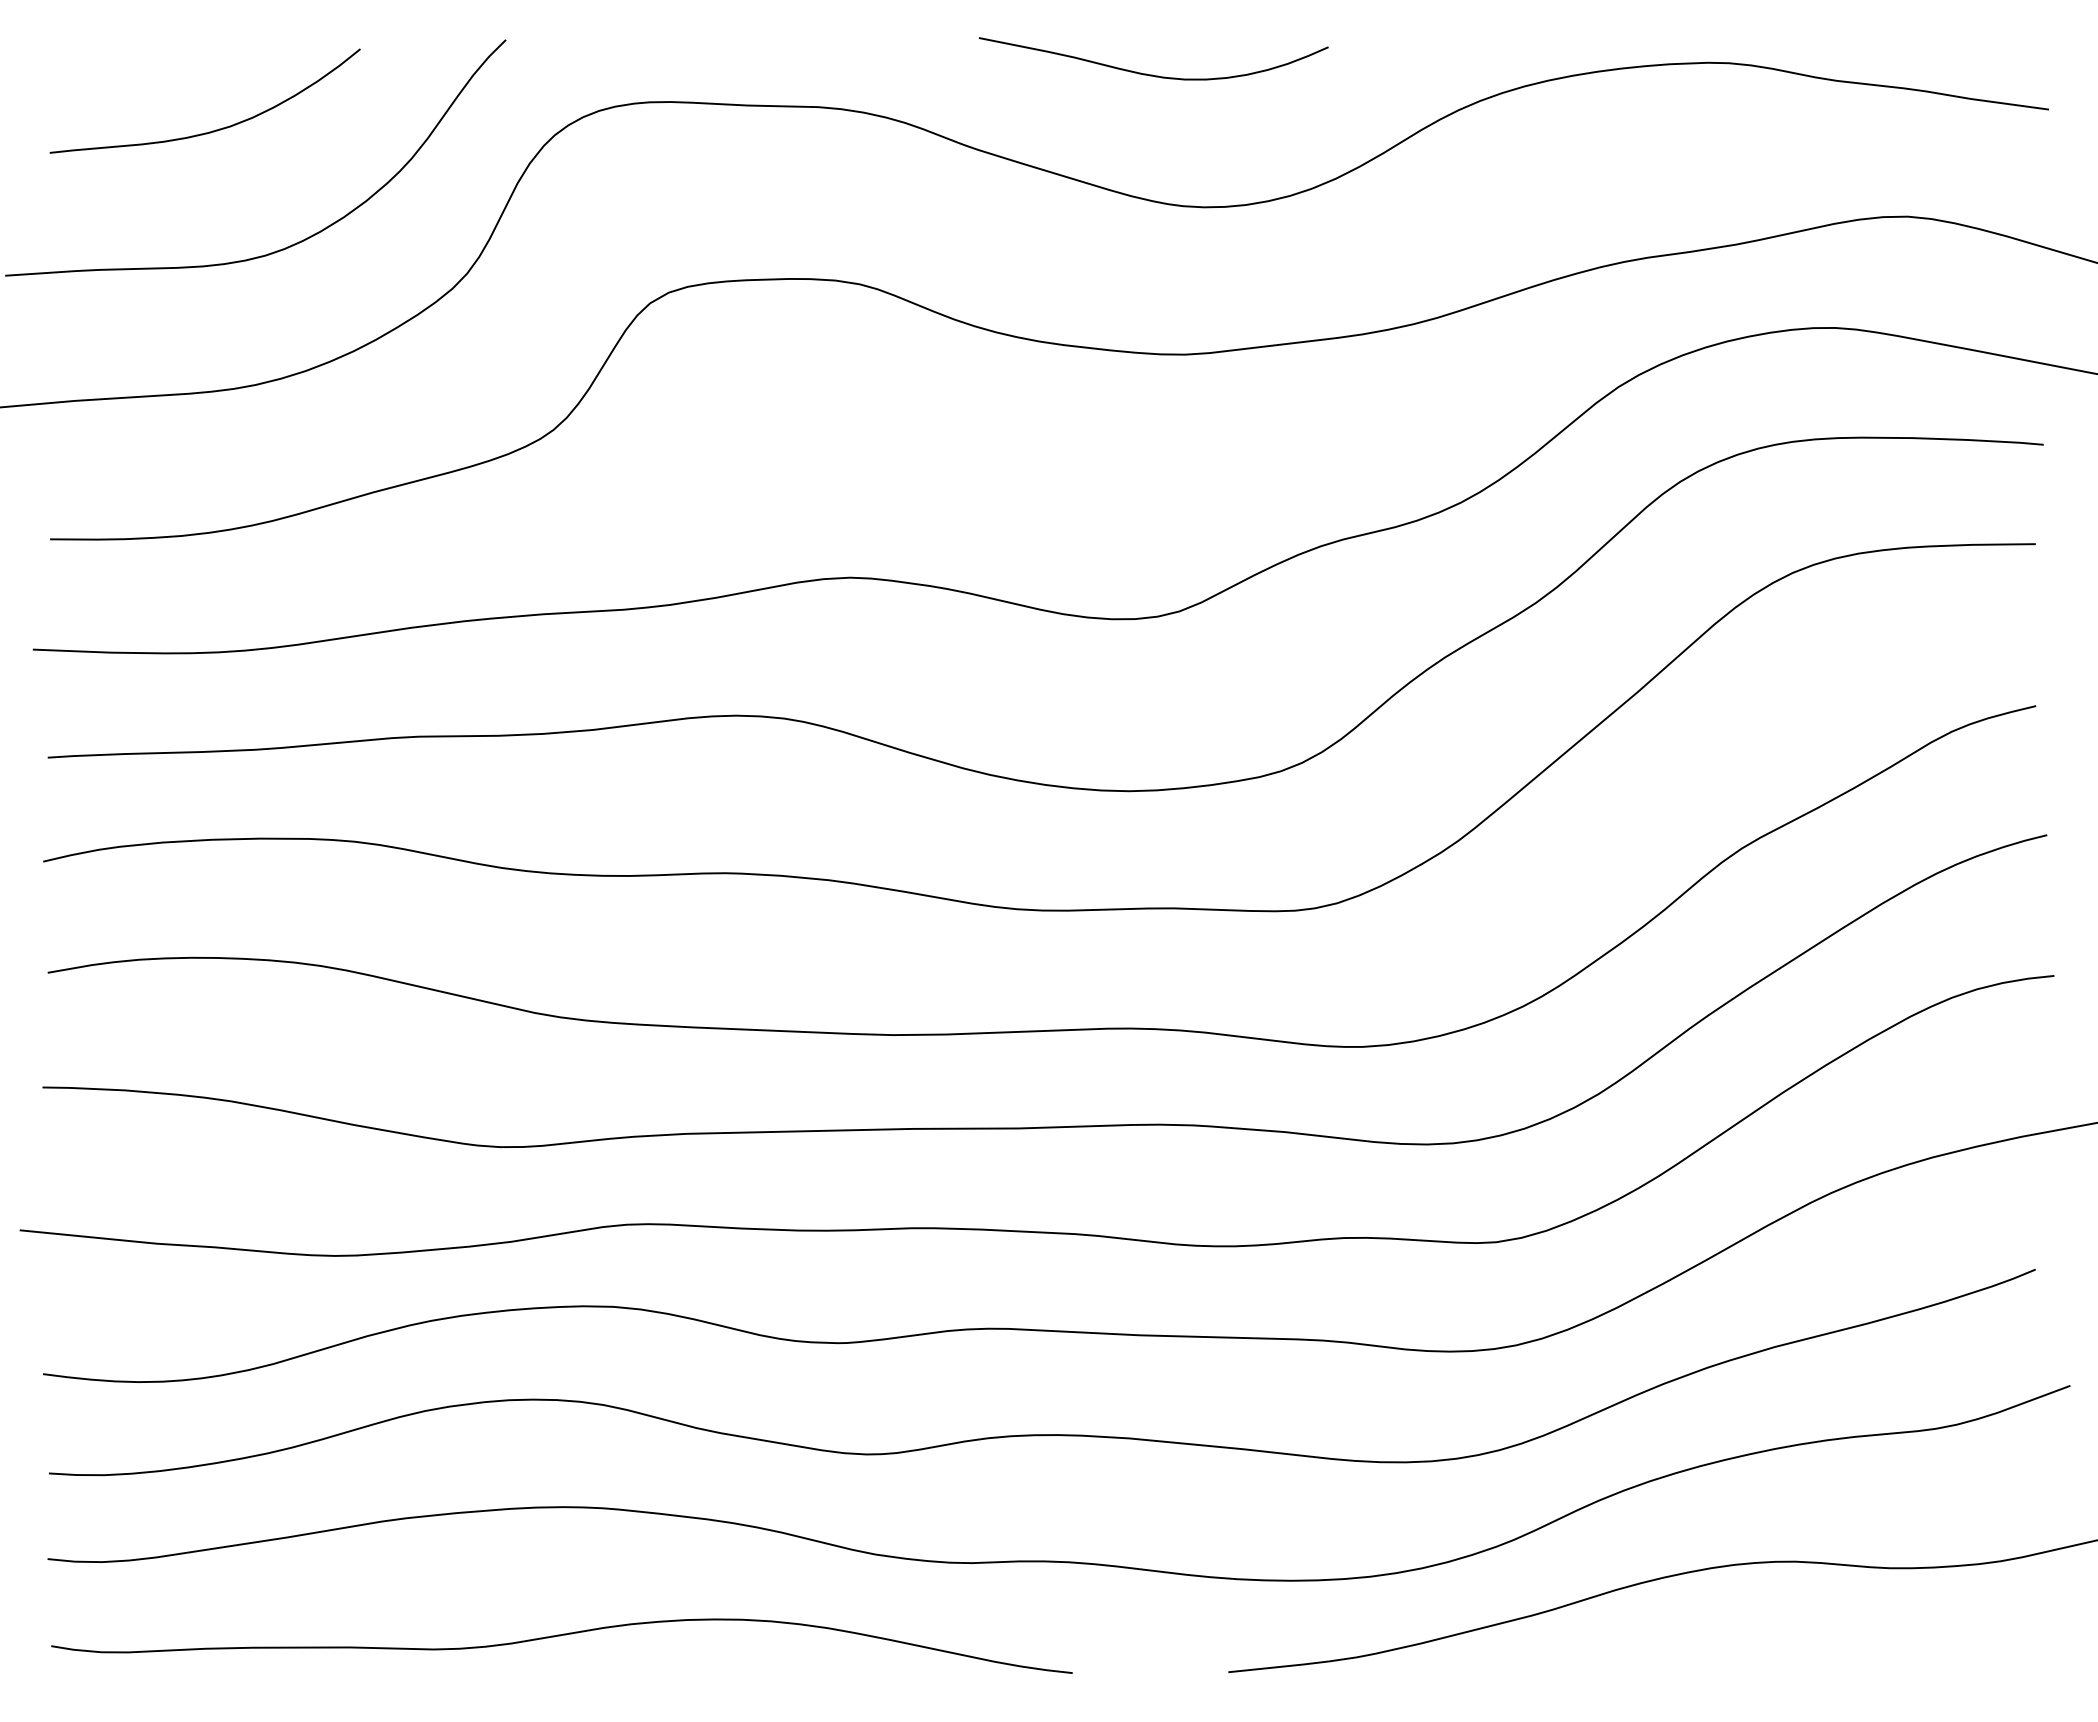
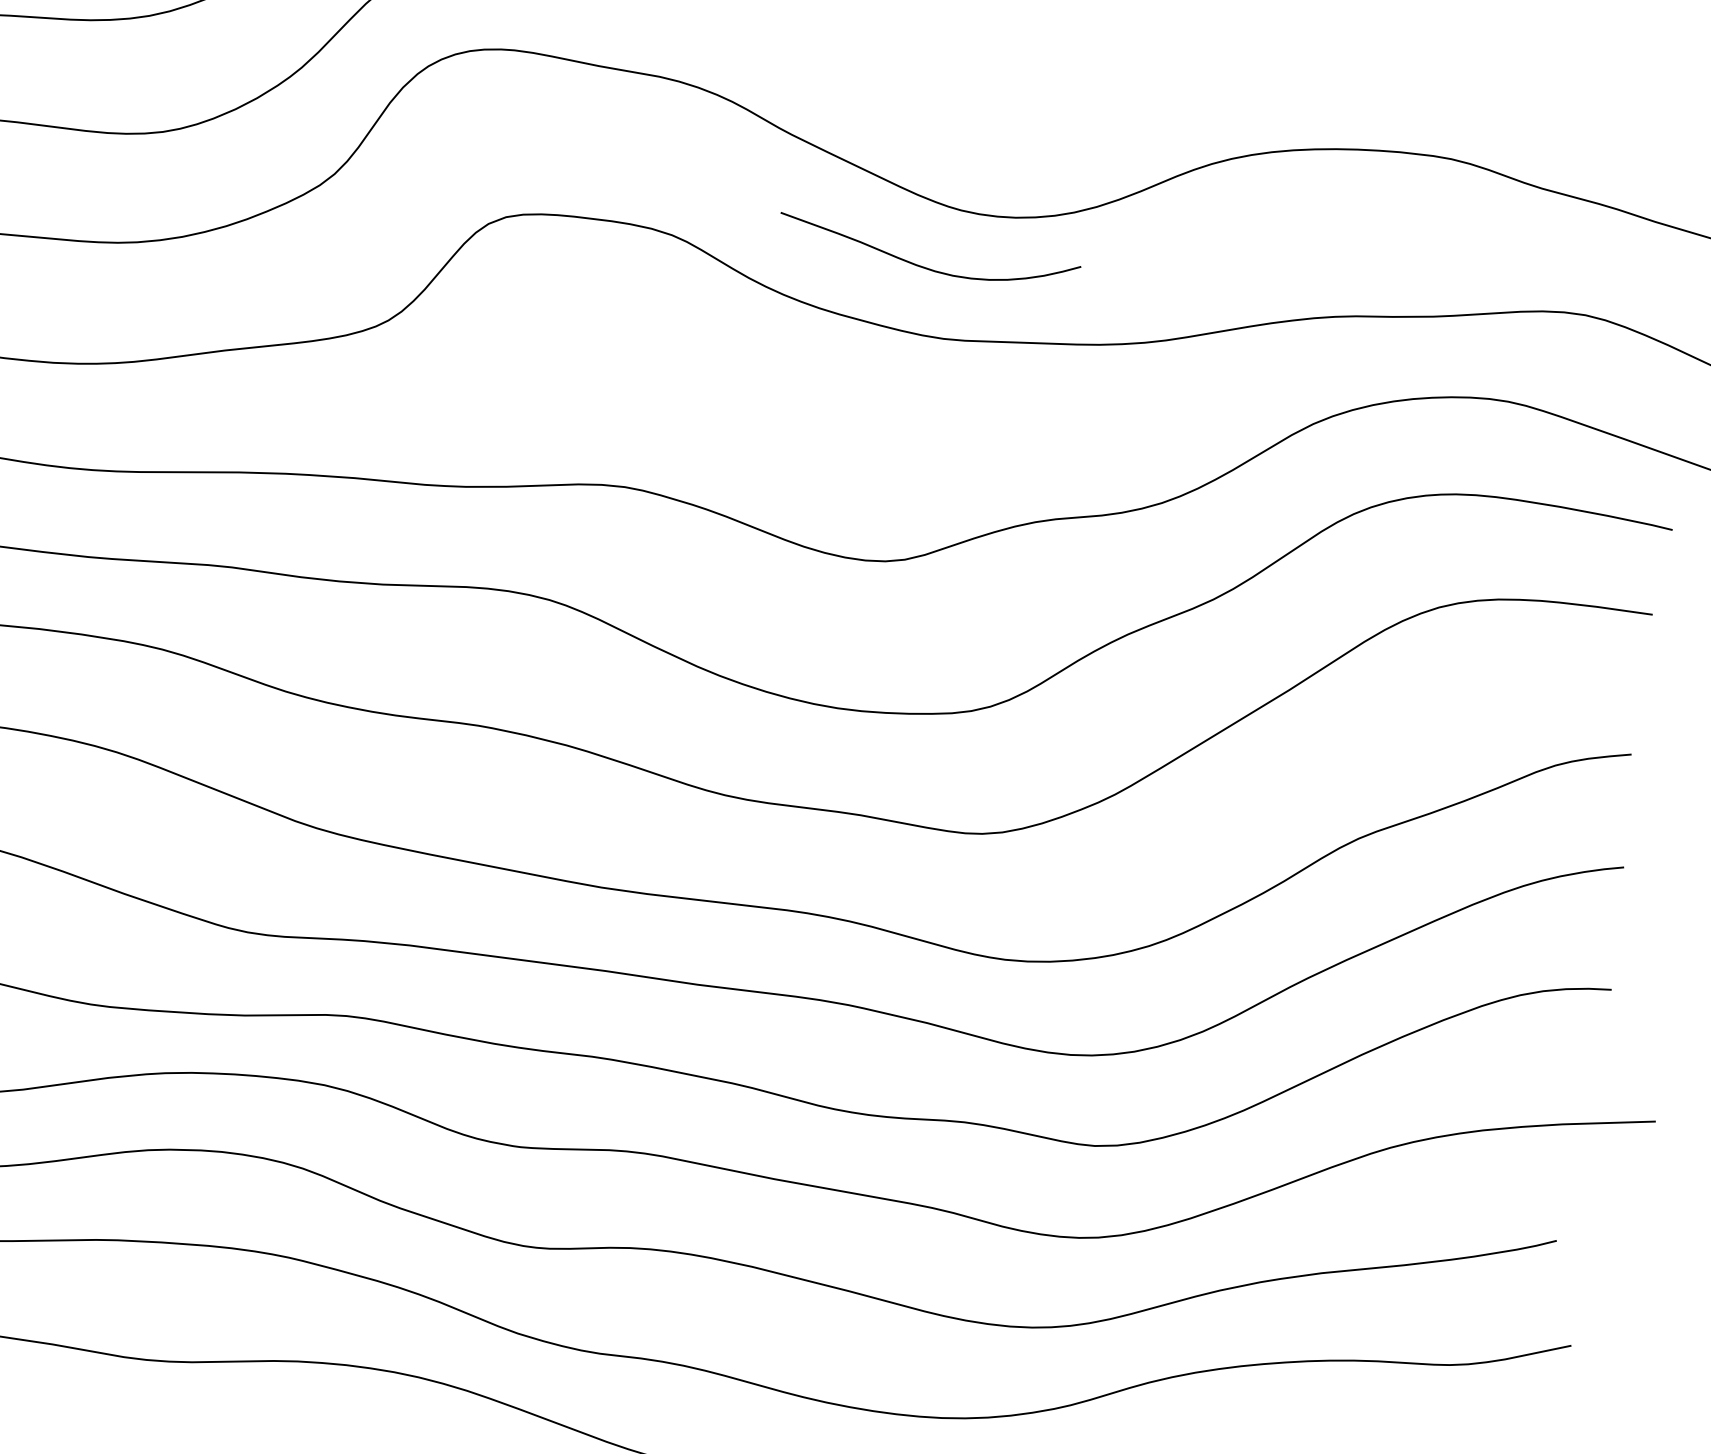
curve: (1152, 74) -> (925, 267), moved

